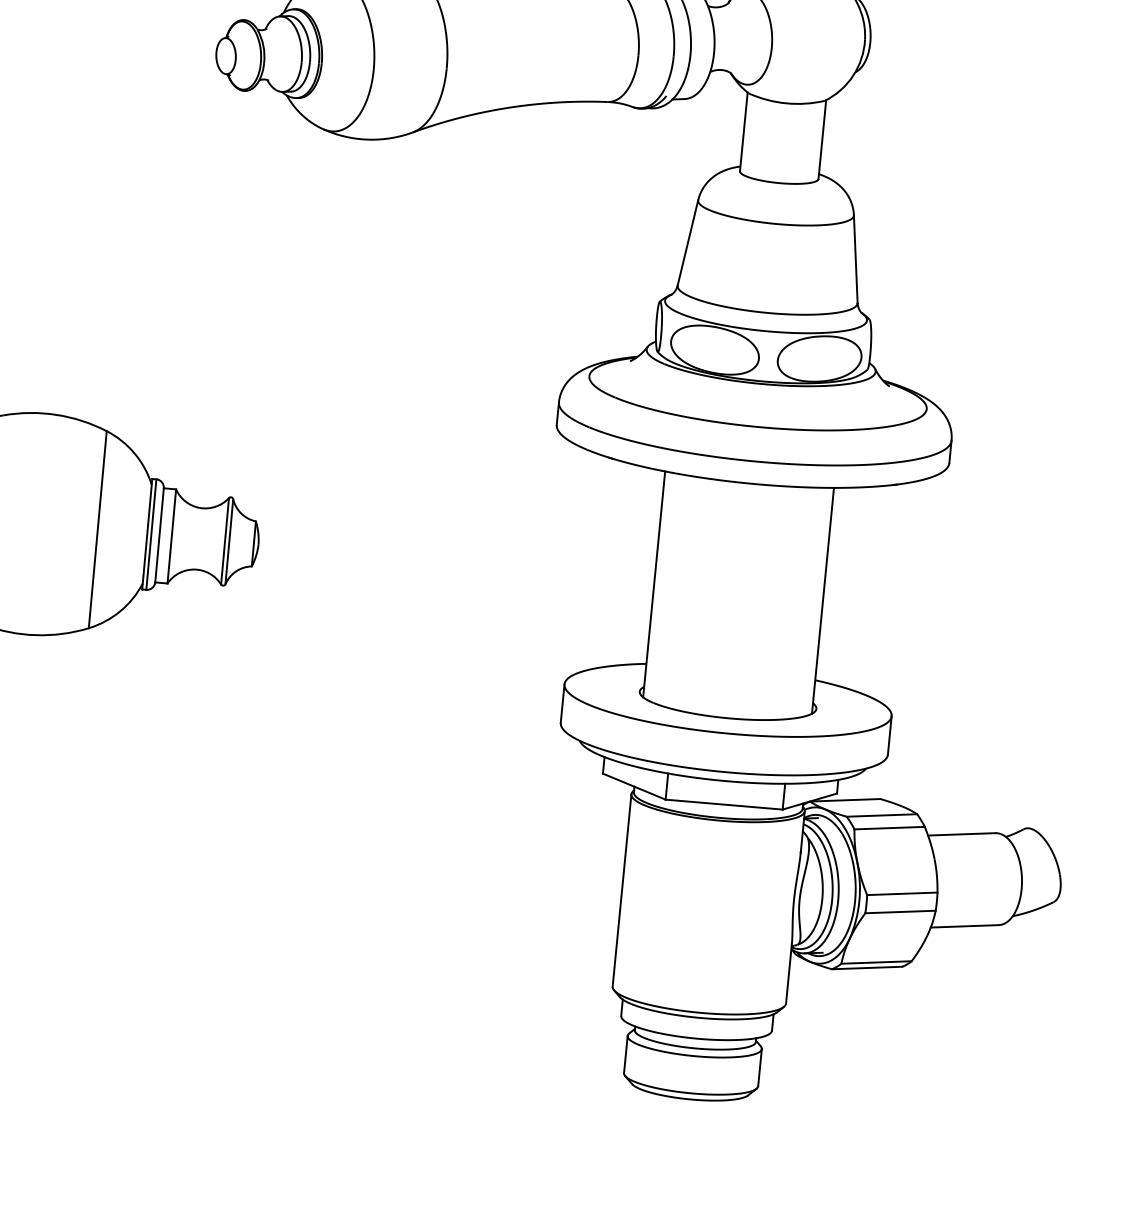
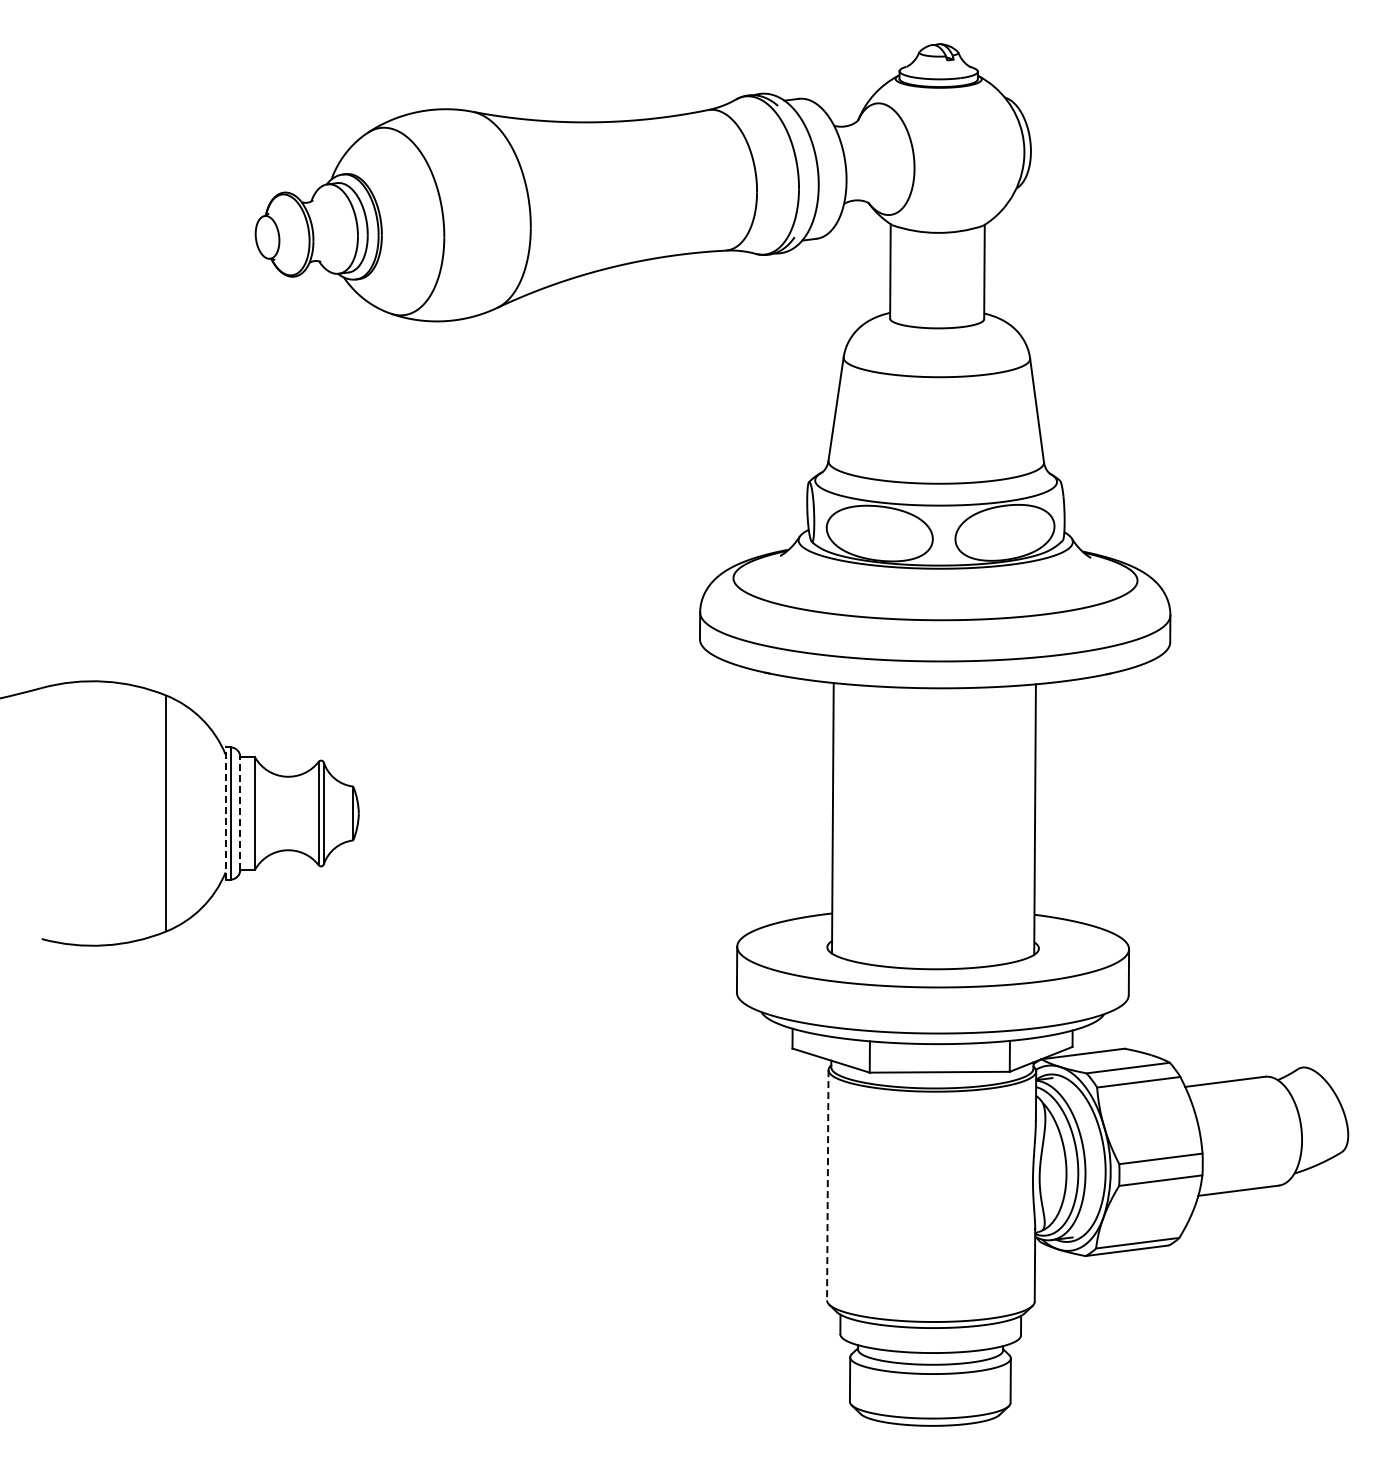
line: (147, 534) -> (225, 813), solid -> dashed
line: (159, 535) -> (240, 813), solid -> dashed
line: (621, 890) -> (827, 1185), solid -> dashed

